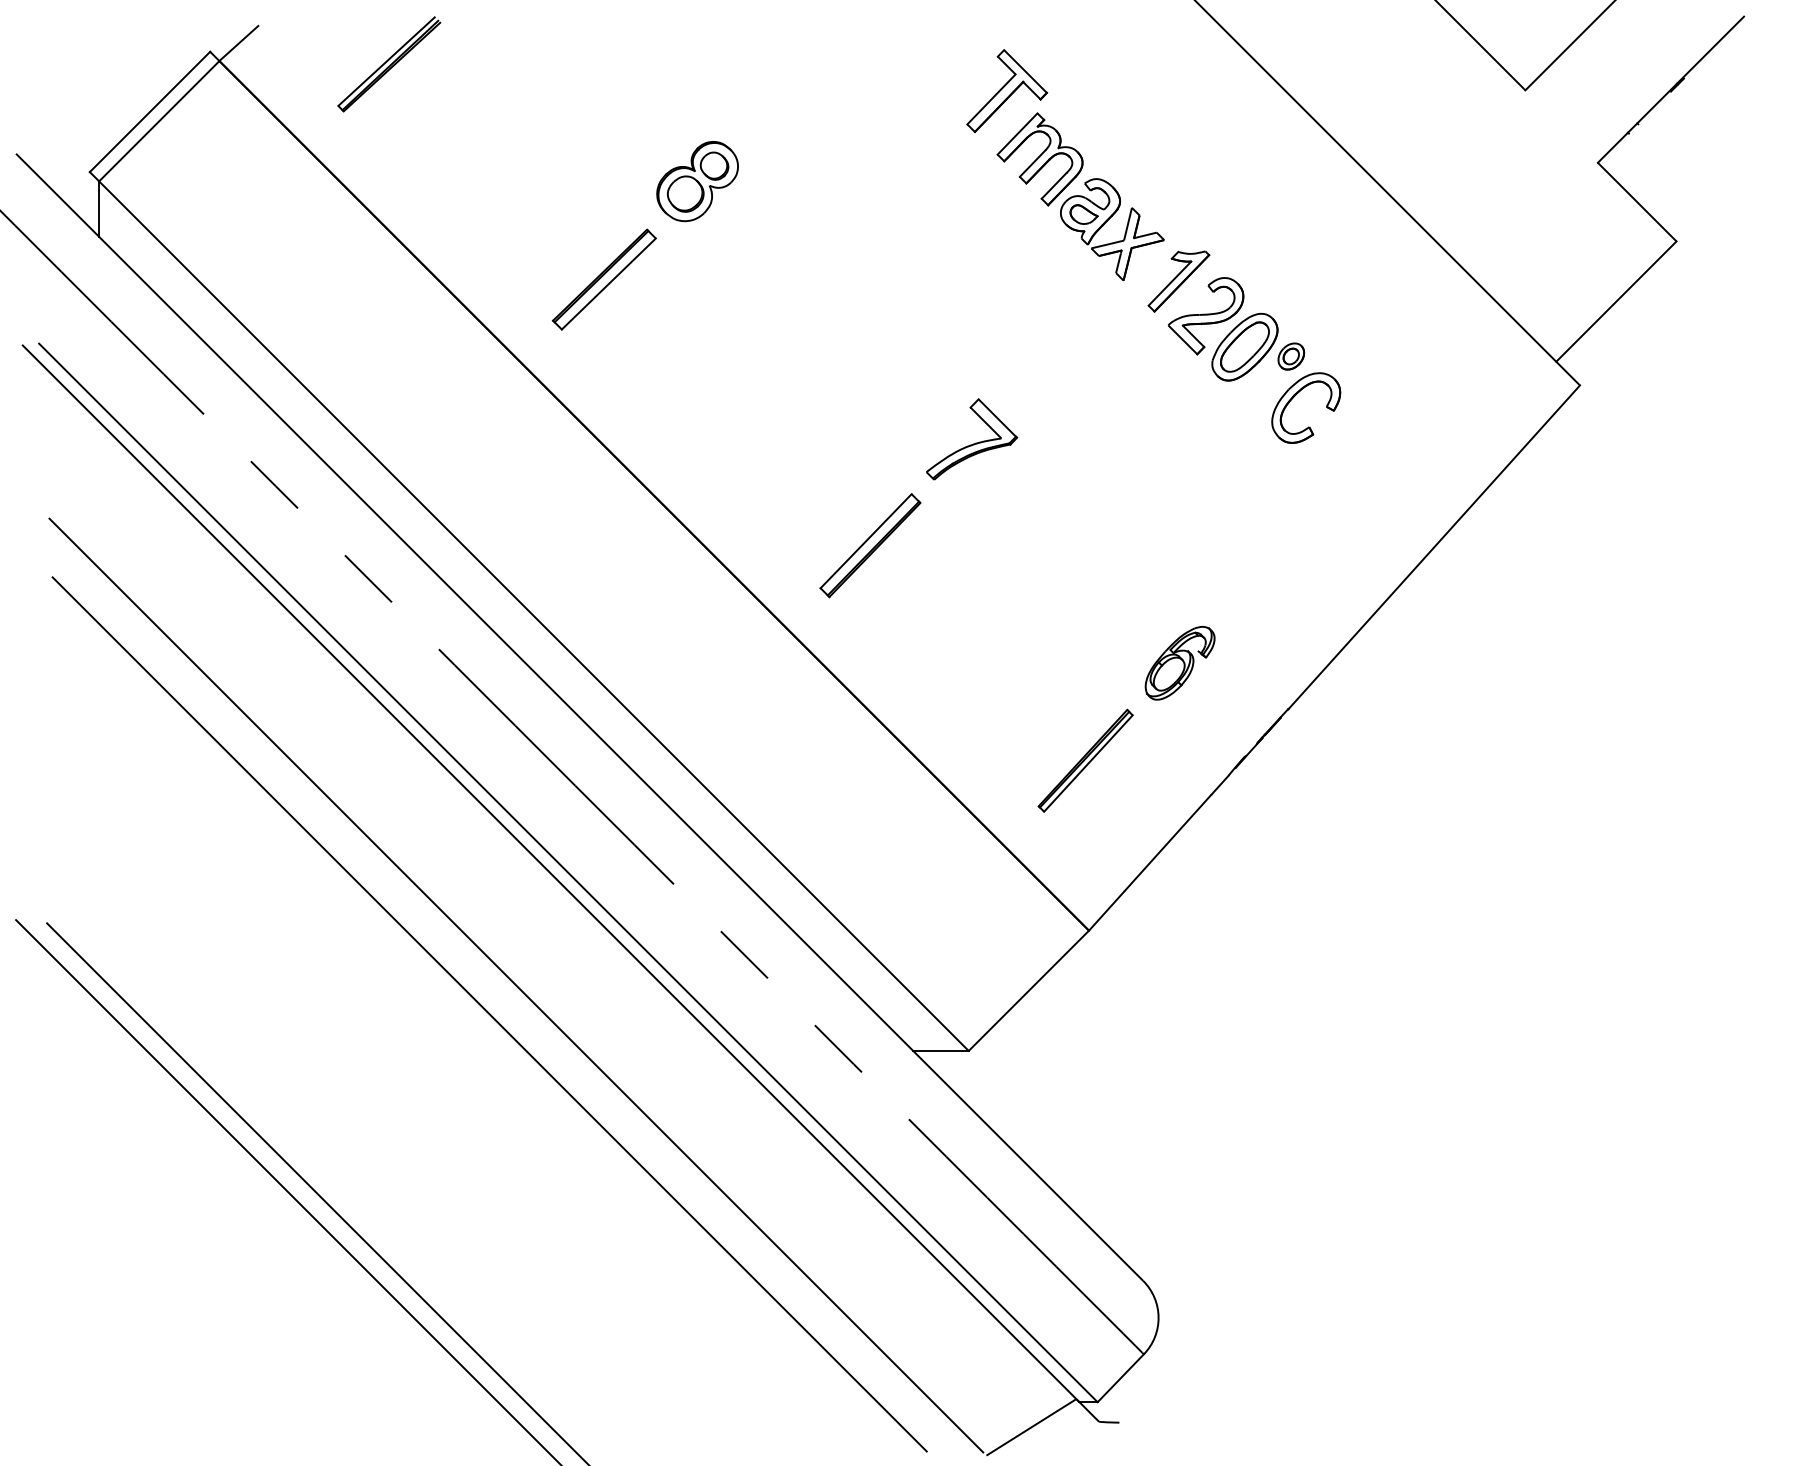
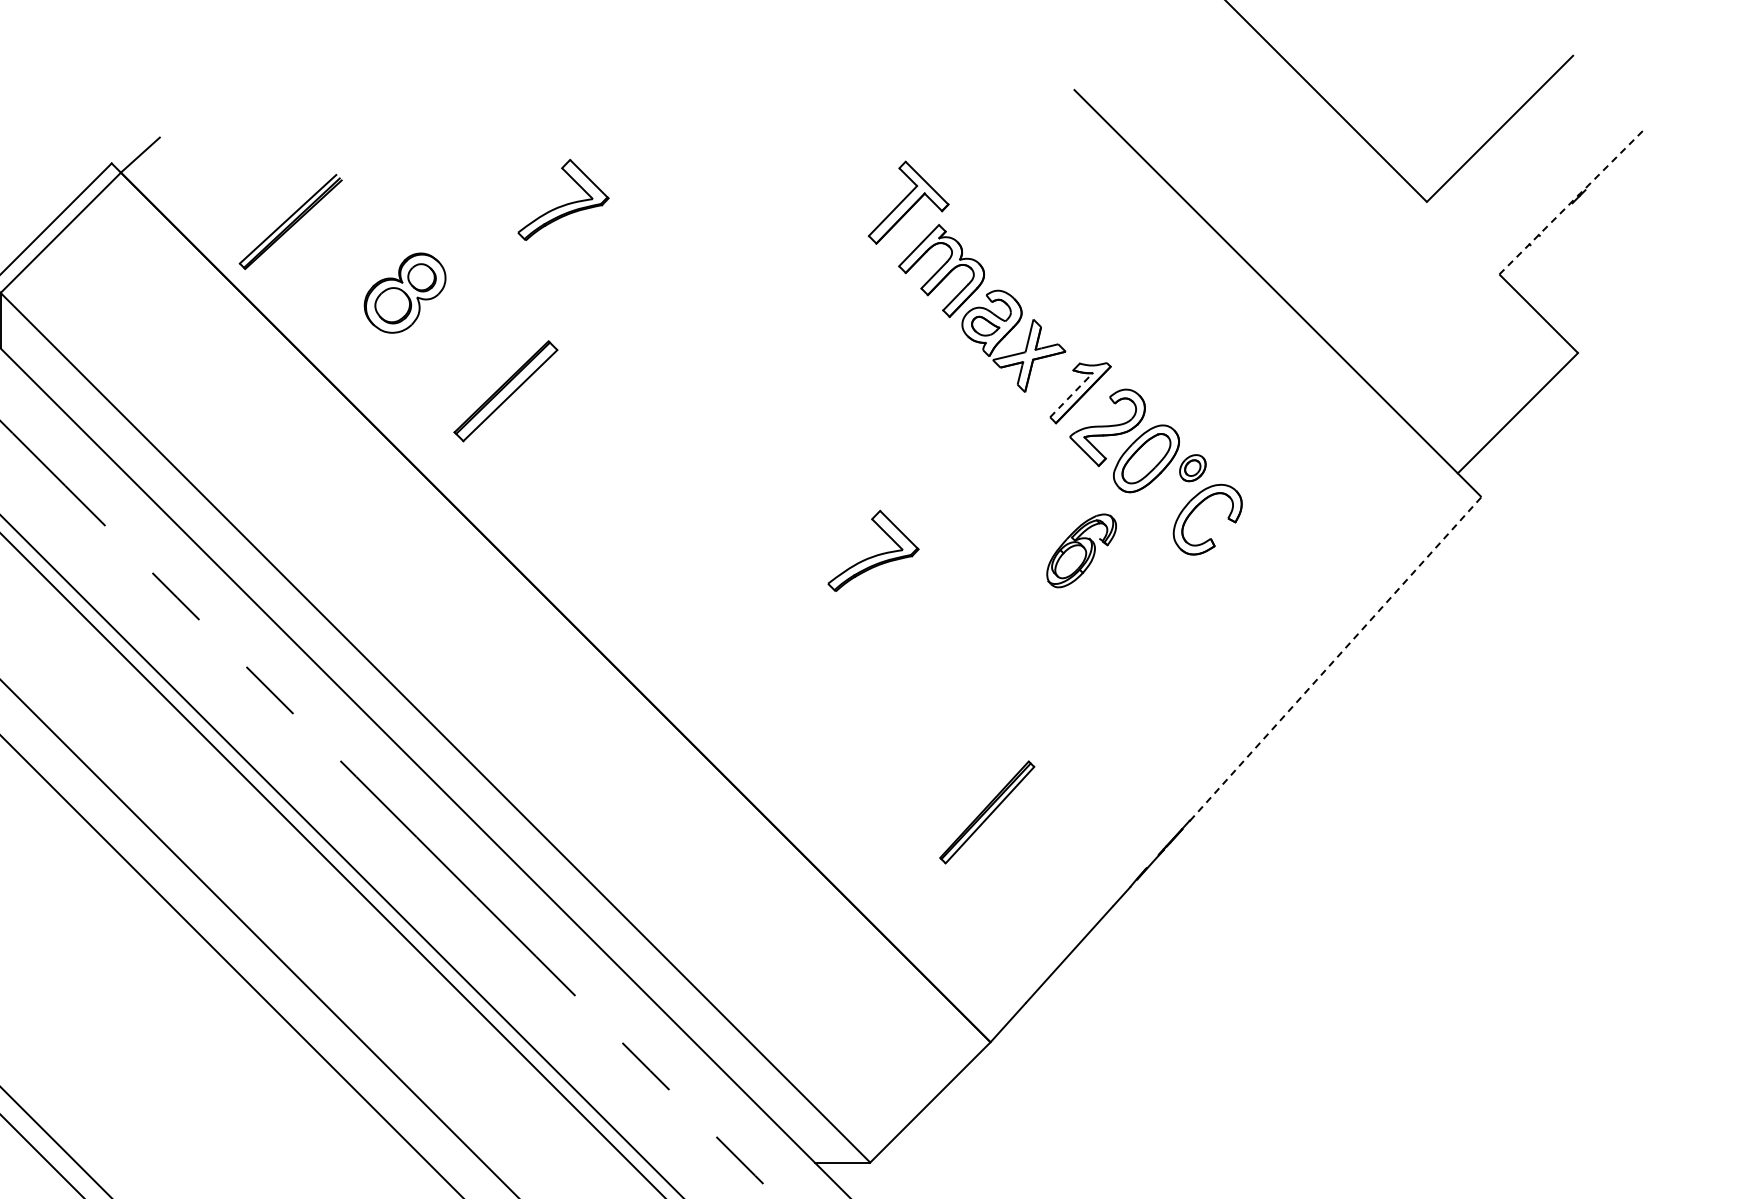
part: (389, 64) -> (291, 222), moved
part: (662, 88) -> (564, 200), added
line: (1671, 89) -> (1573, 201), solid -> dashed
part: (697, 181) -> (405, 293), moved
line: (1169, 283) -> (1071, 395), solid -> dashed
part: (870, 545) -> (772, 657), removed
line: (1434, 547) -> (1336, 659), solid -> dashed
part: (1179, 663) -> (1081, 551), moved
part: (1085, 760) -> (987, 812), moved

